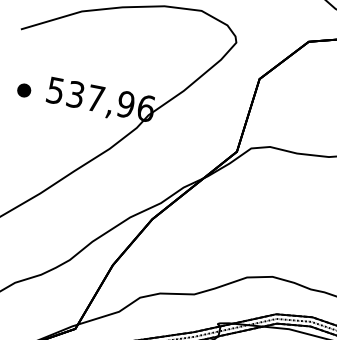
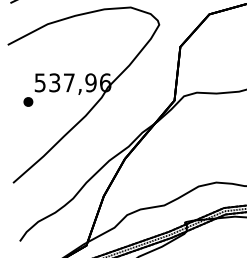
part: (24, 89) -> (28, 101), moved

